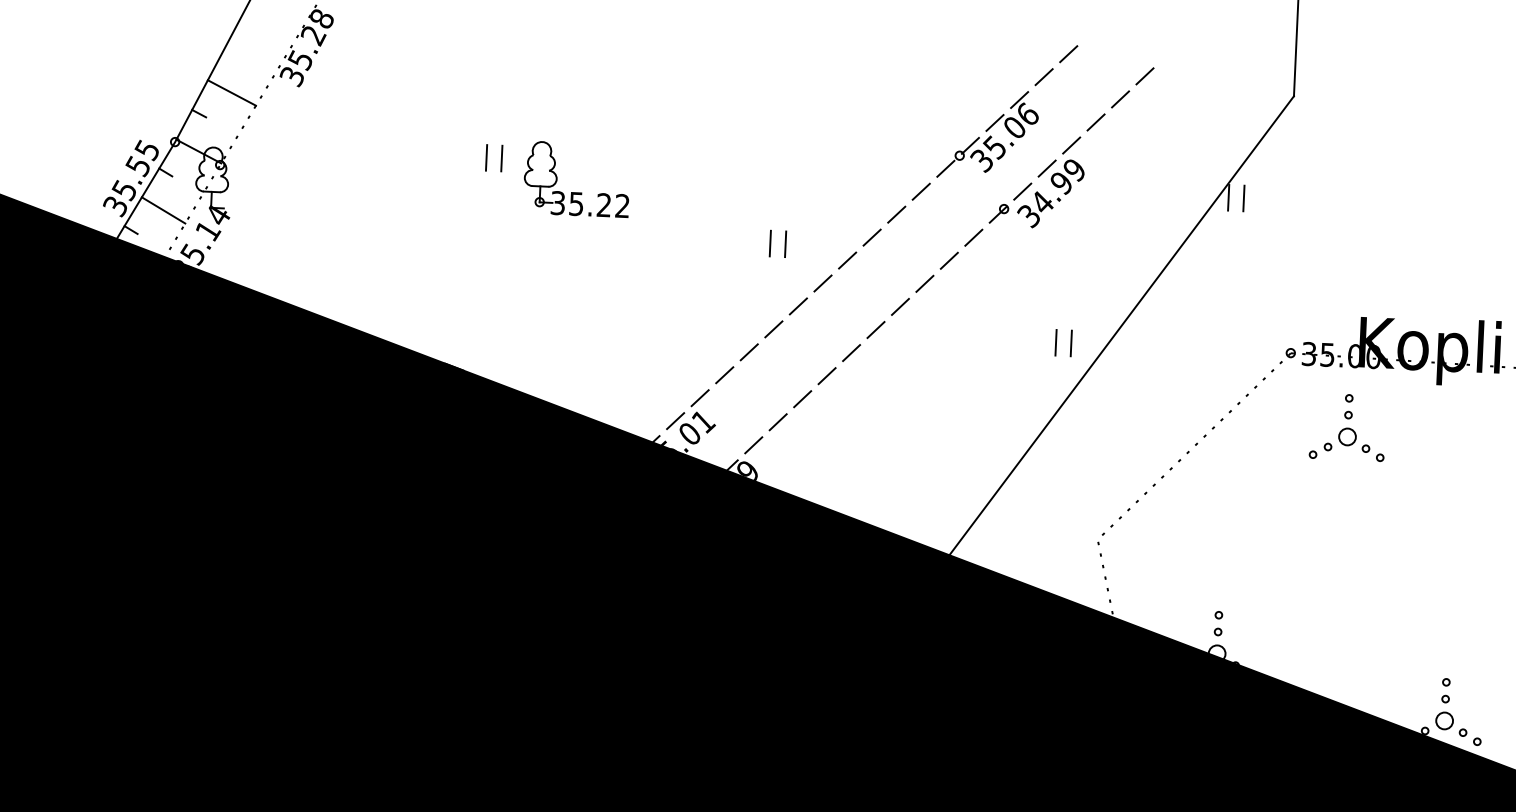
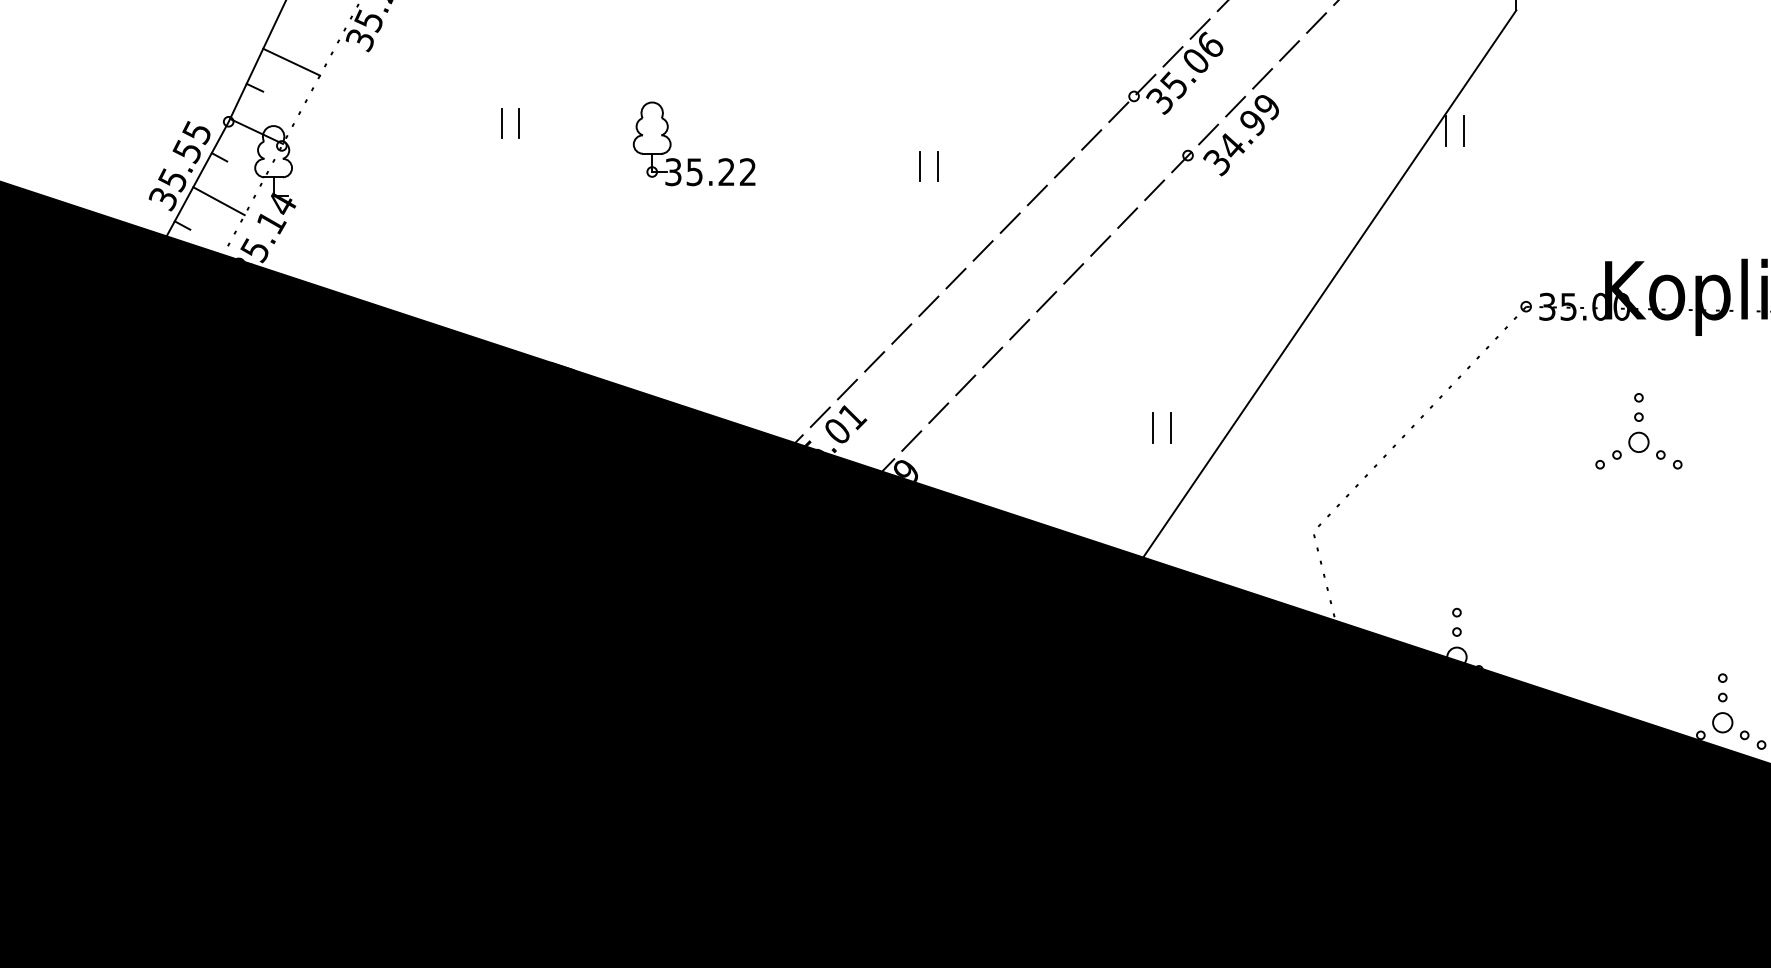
part: (487, 157) -> (502, 123), moved
part: (770, 243) -> (920, 166), moved
part: (1056, 342) -> (1153, 427), moved
part: (1347, 427) -> (1638, 431), moved

